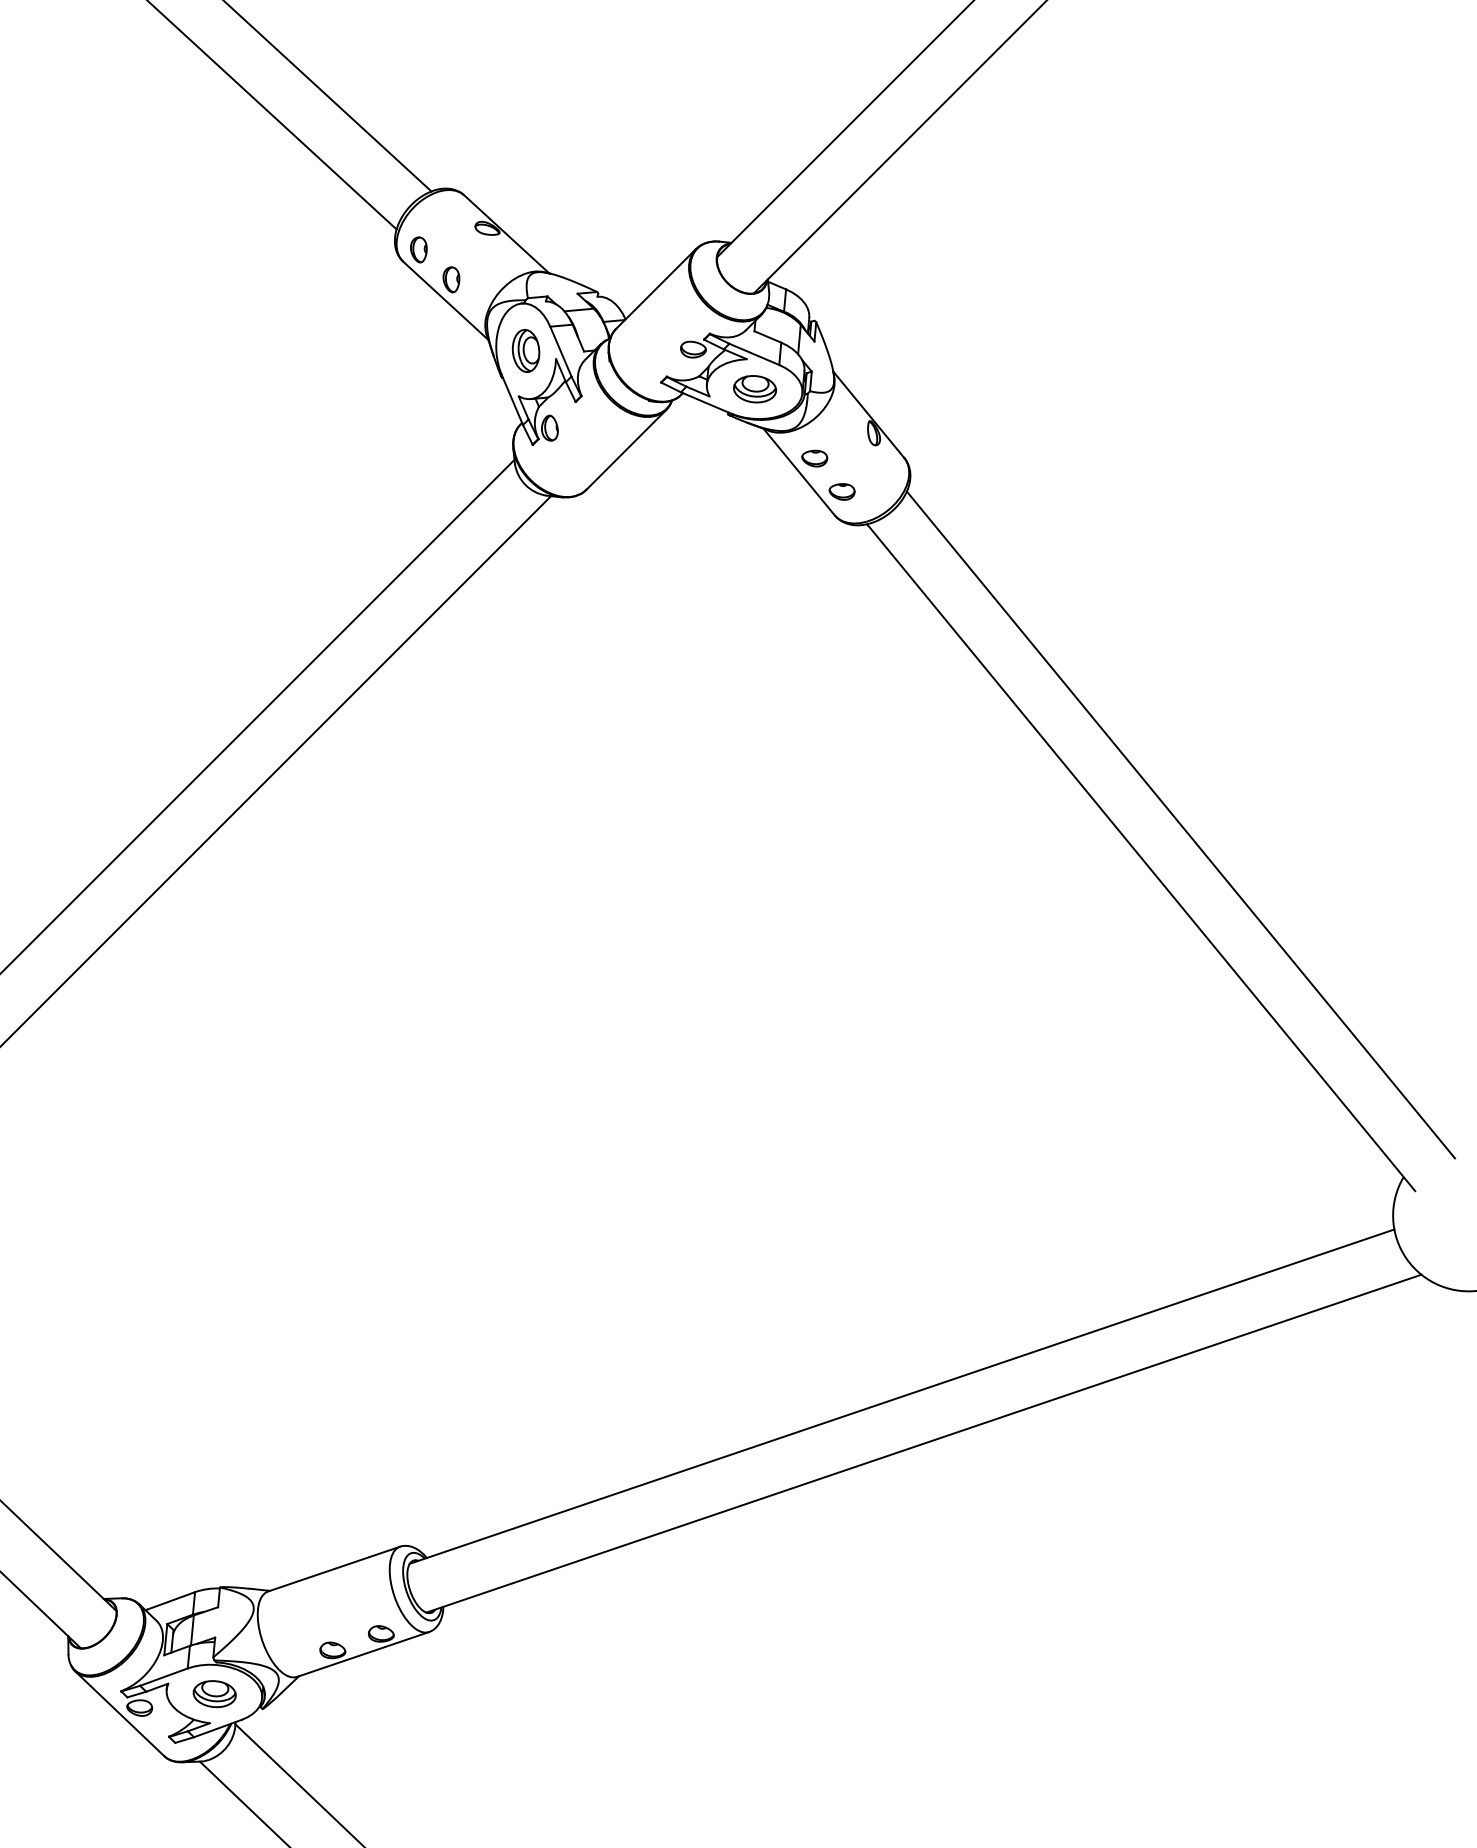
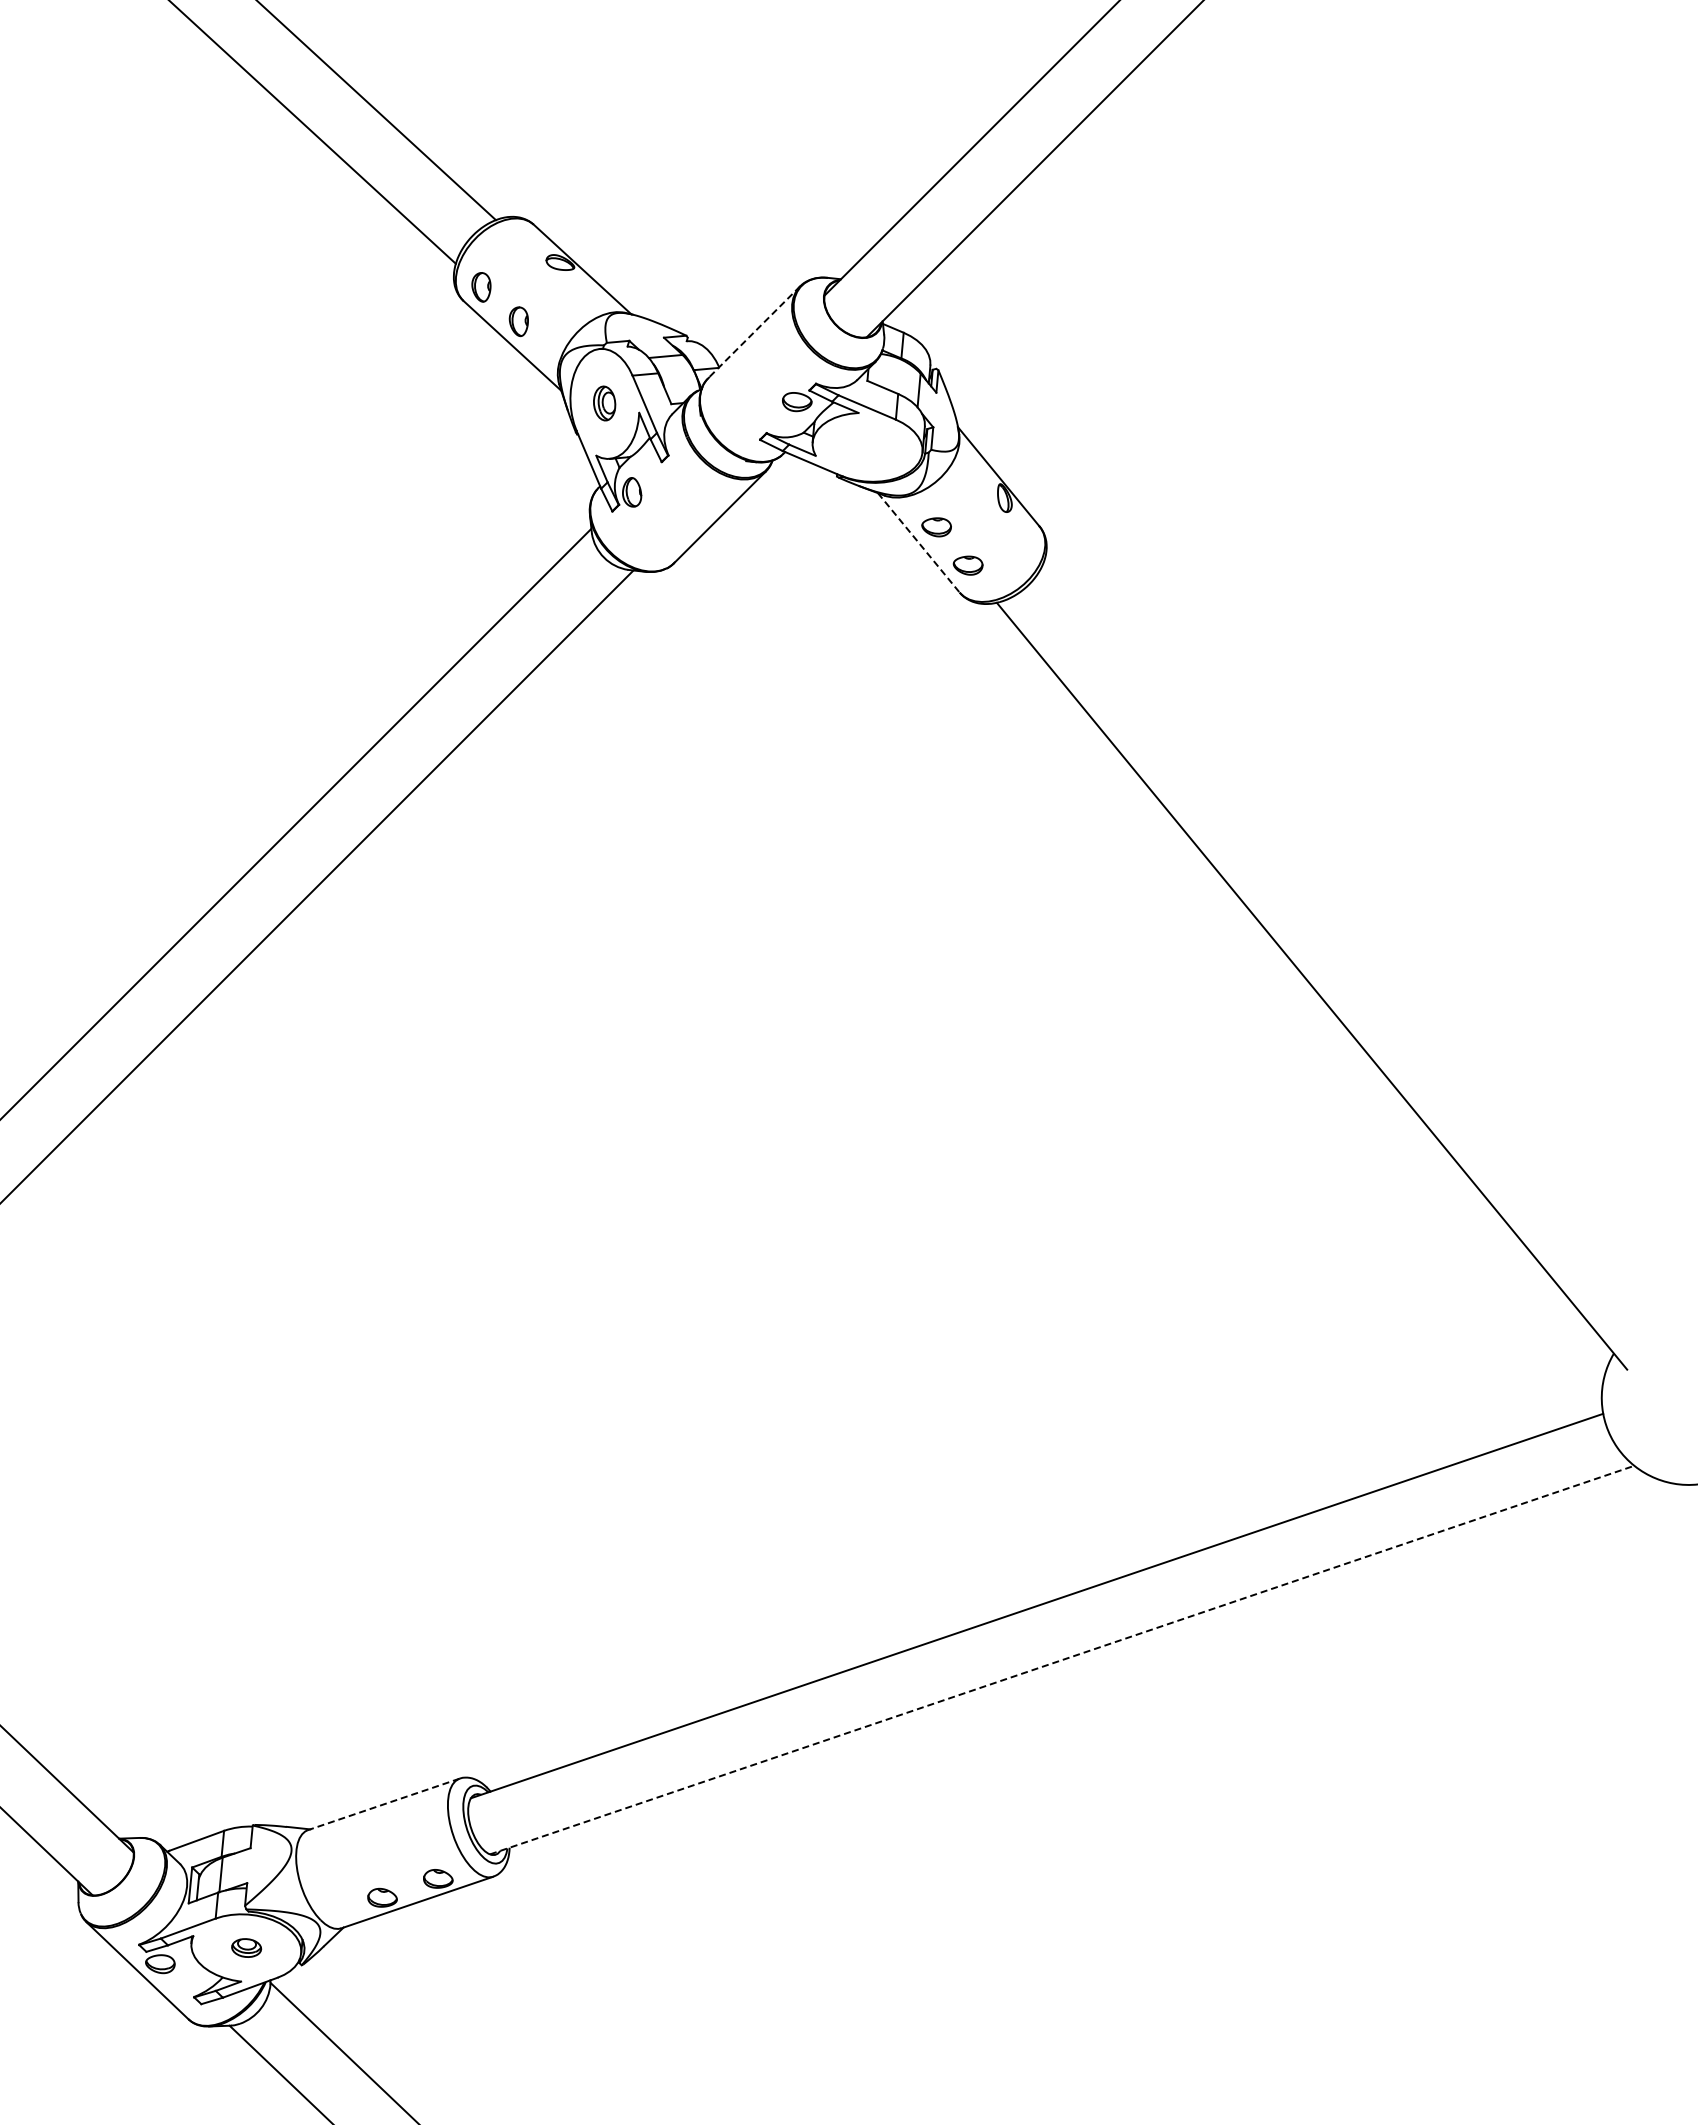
line: (655, 289) -> (753, 332), solid -> dashed
part: (525, 350) -> (604, 403), size x0.7
part: (754, 389) -> (867, 447), removed
line: (799, 472) -> (919, 543), solid -> dashed
line: (1180, 824) -> (1357, 948), removed
line: (924, 1443) -> (1062, 1659), solid -> dashed
line: (333, 1569) -> (383, 1804), solid -> dashed
part: (214, 1693) -> (246, 1947), size x0.6

